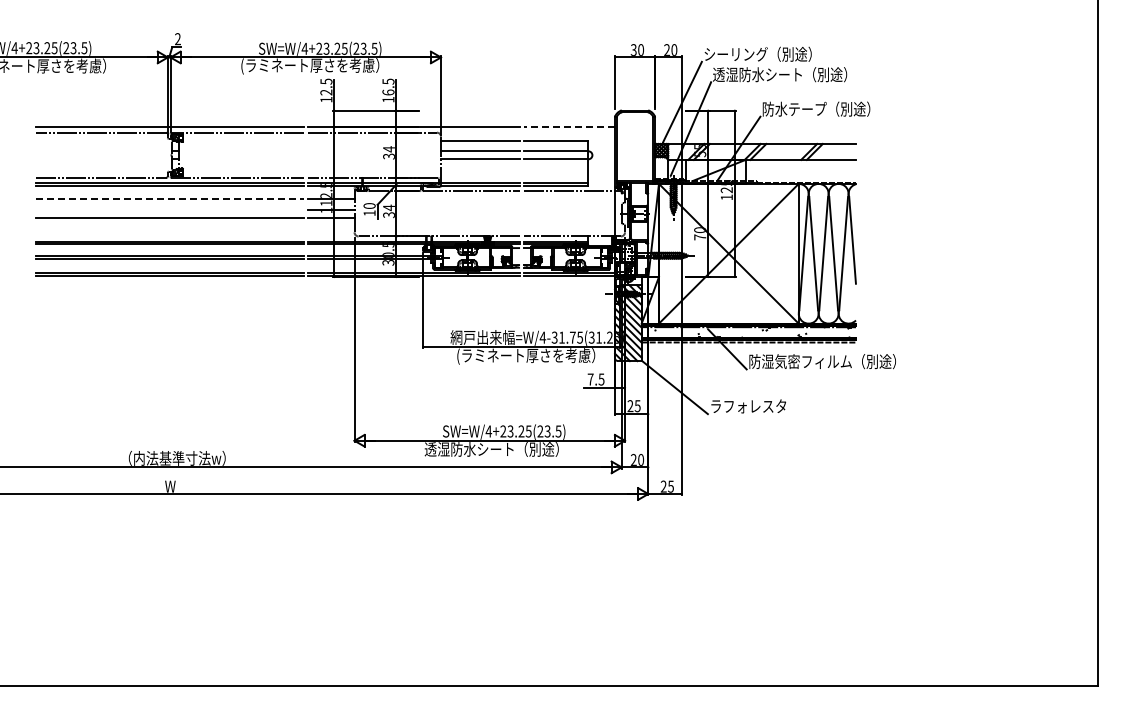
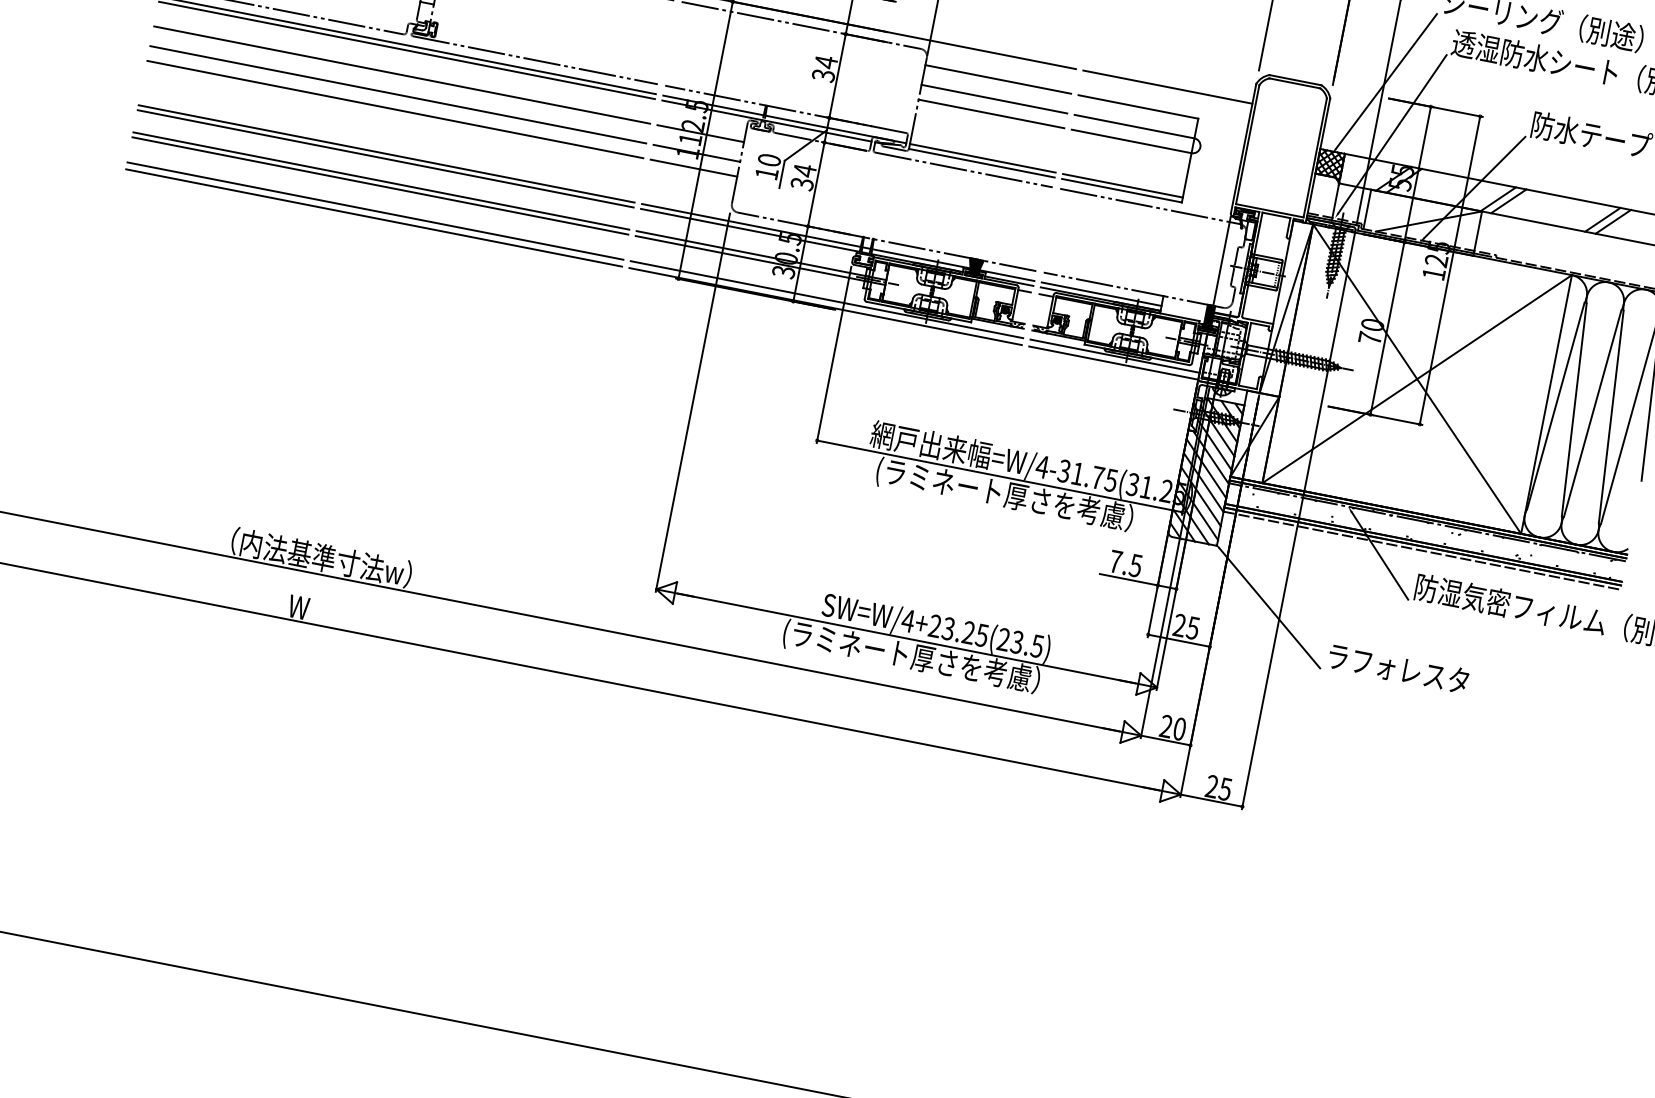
line: (569, 127) -> (1168, 87), dashed -> solid
line: (169, 199) -> (401, 75), dashed -> solid
line: (169, 209) -> (397, 93), added
text: (493, 450) -> (910, 657), 透湿防水シート（別途） -> (ラミネート厚さを考慮）

